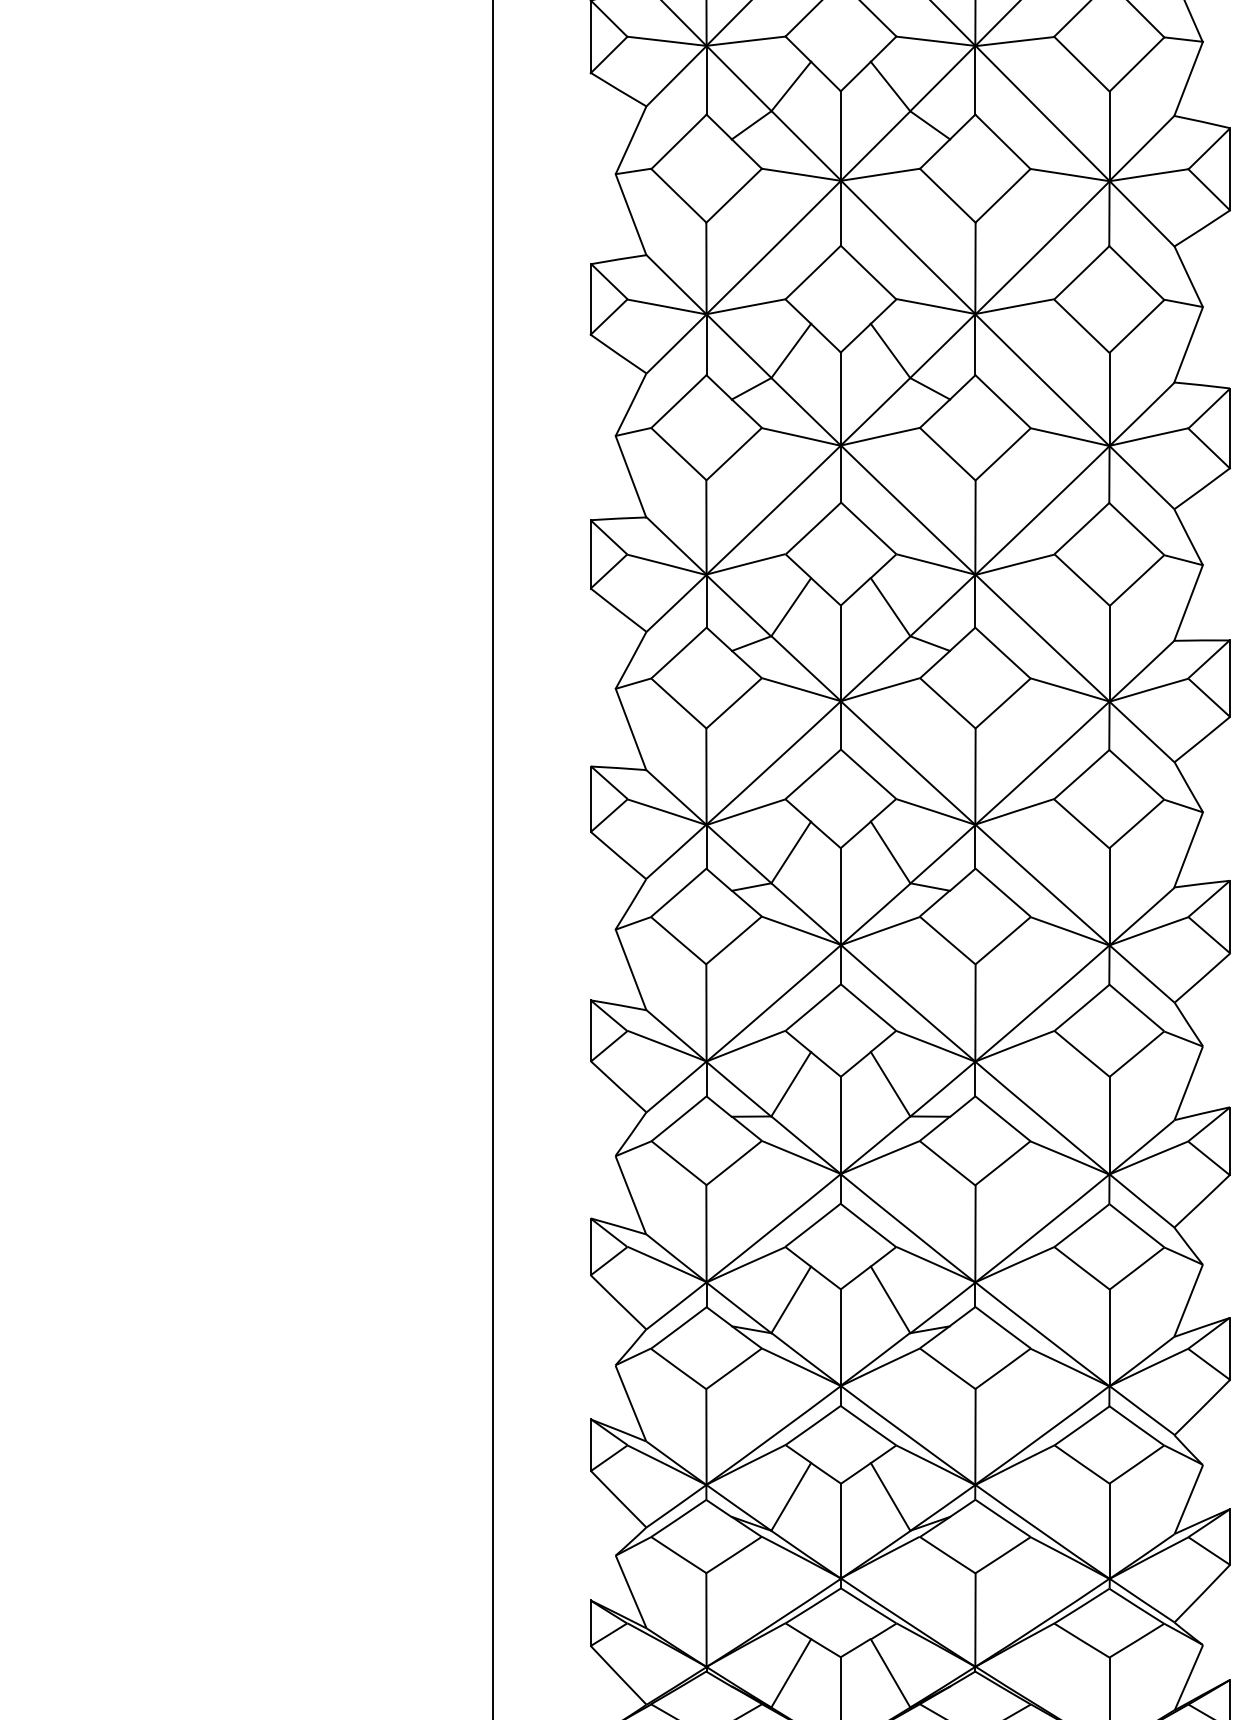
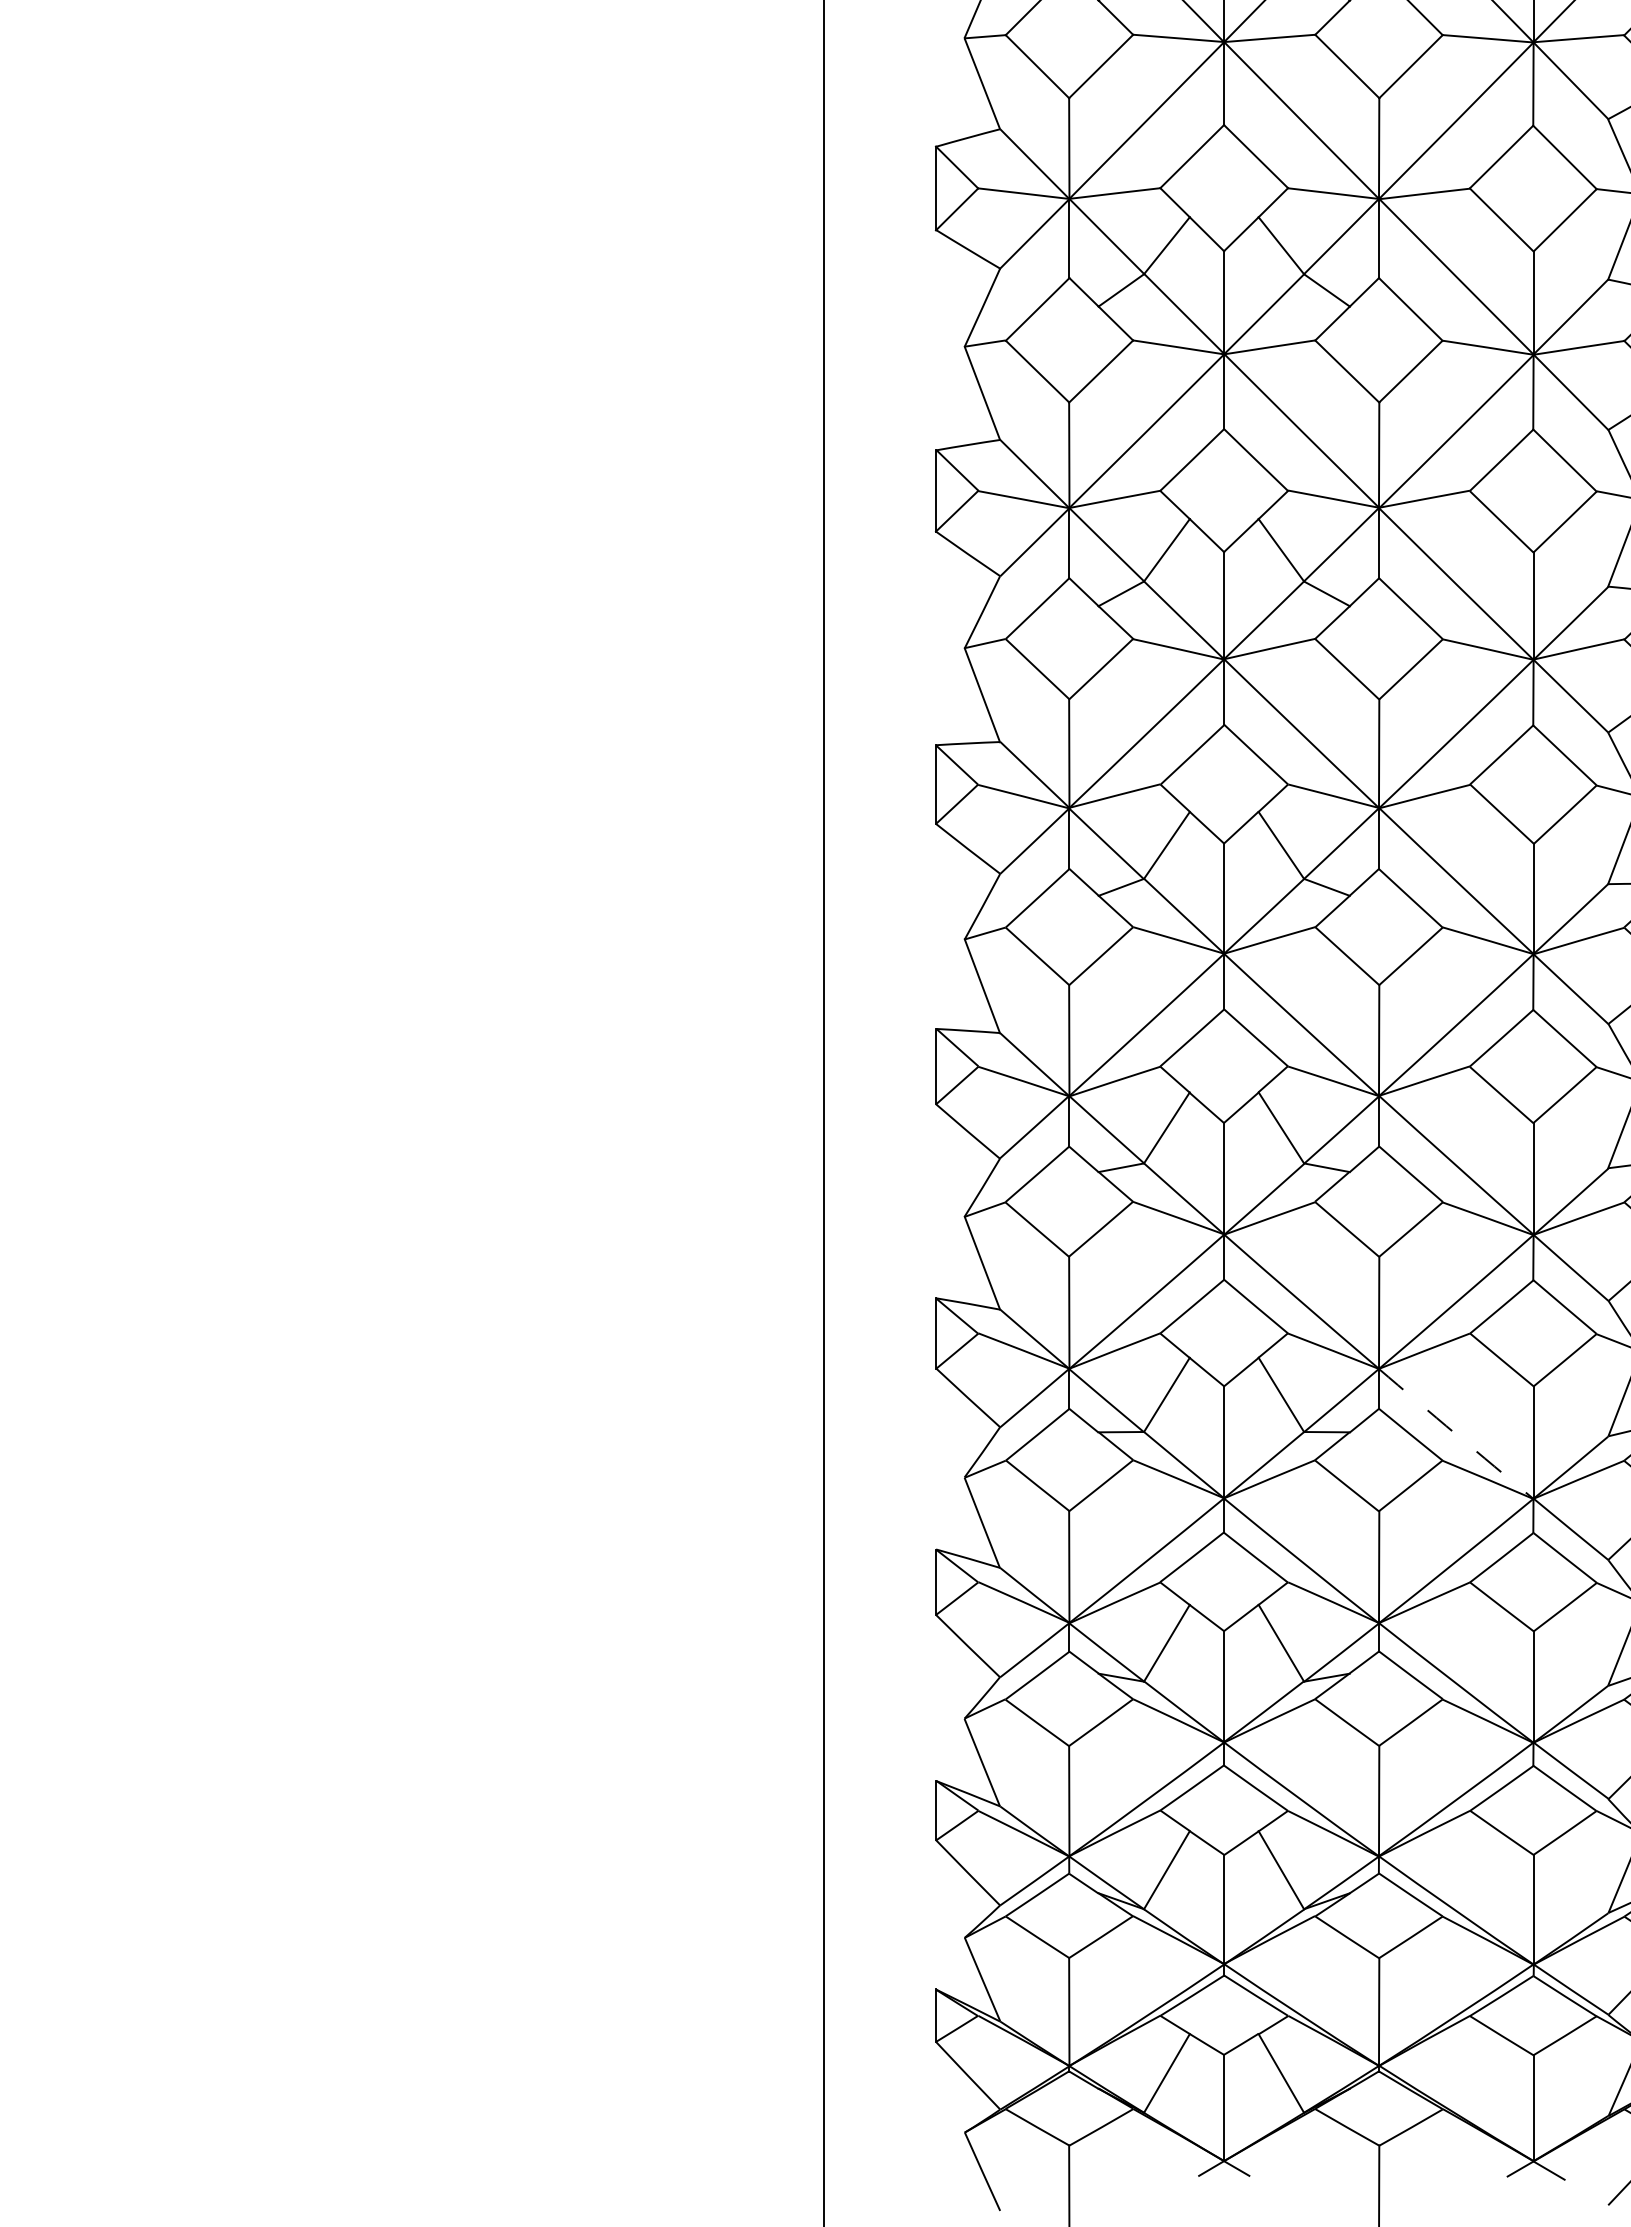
arc: (1041, 1118) -> (1455, 1434), solid -> dashed

